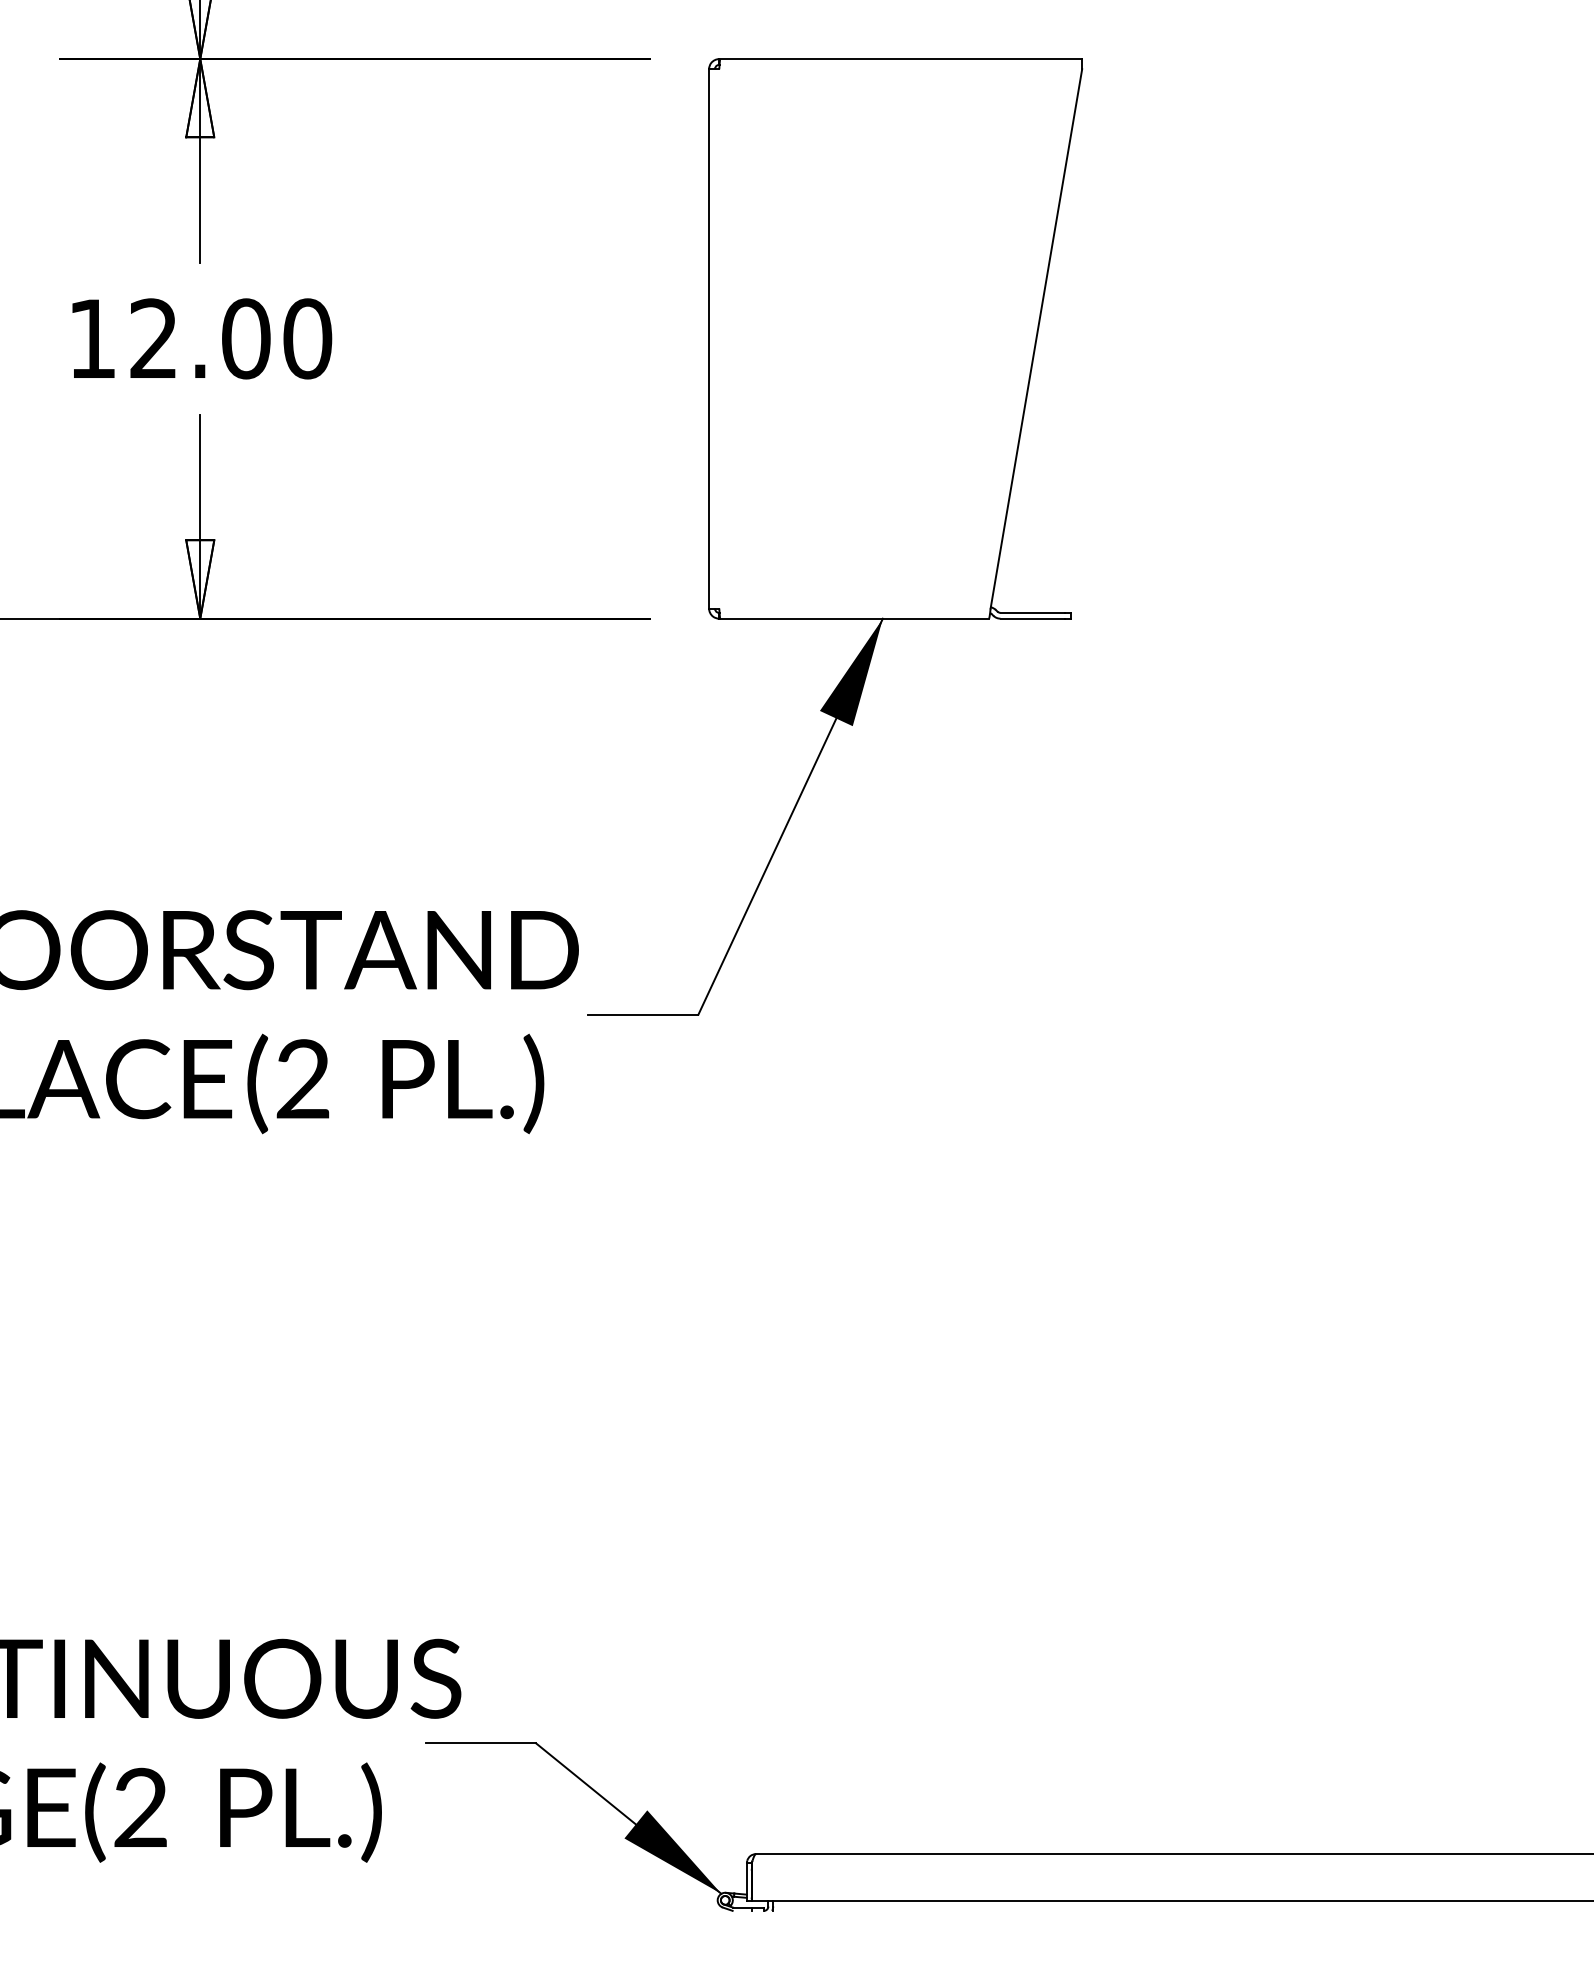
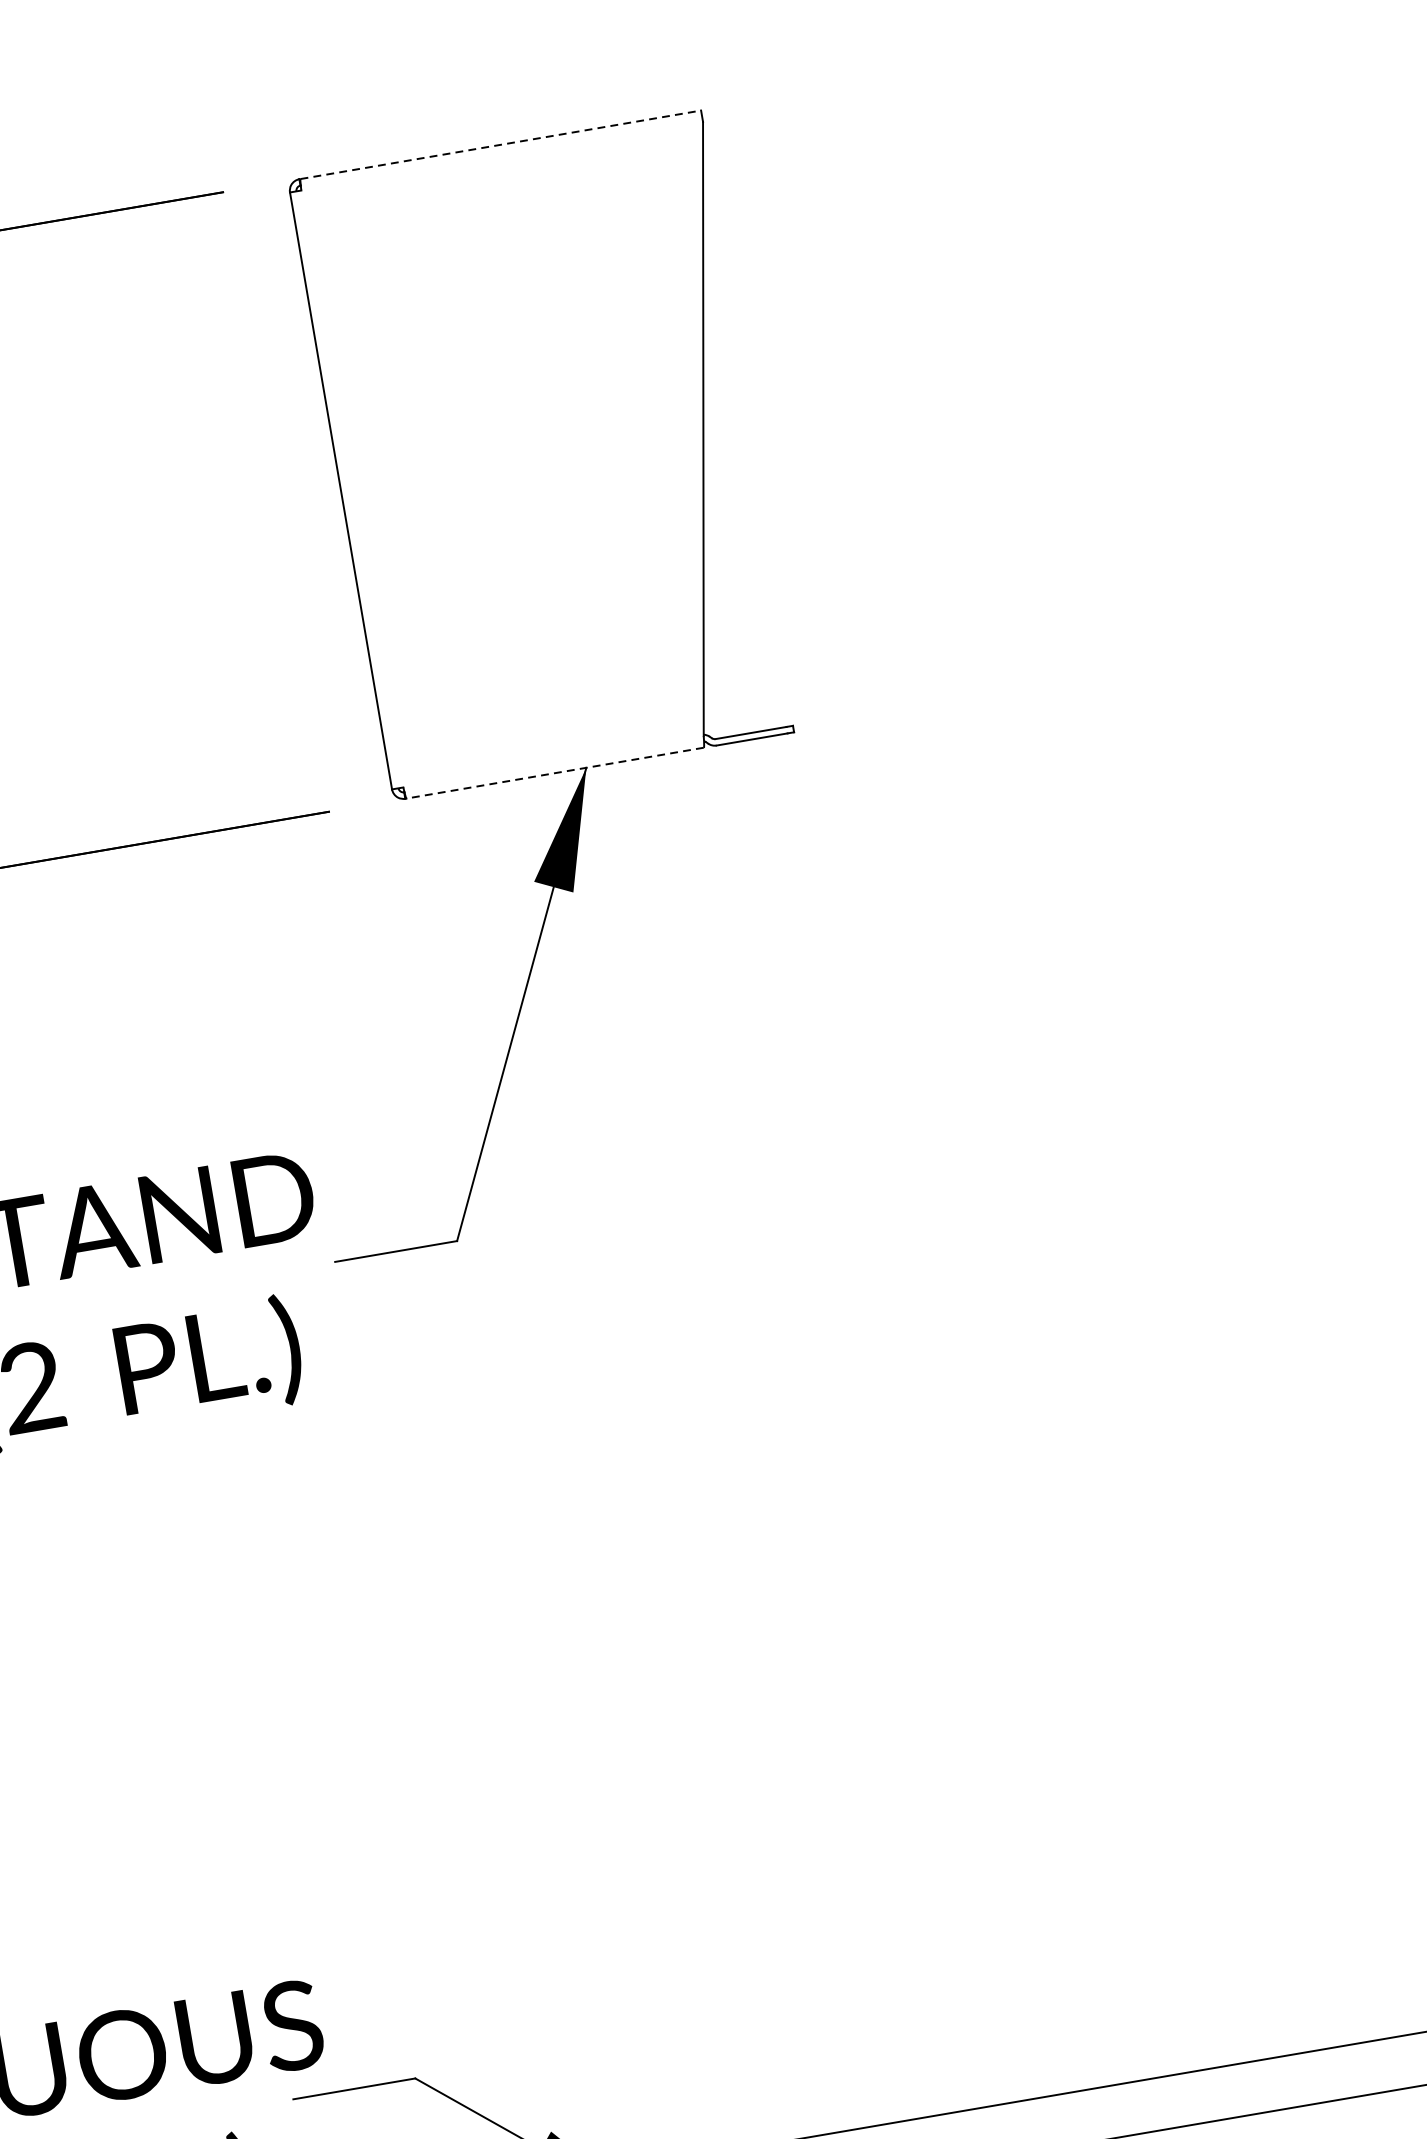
line: (901, 59) -> (501, 145), solid -> dashed
line: (854, 618) -> (554, 772), solid -> dashed

